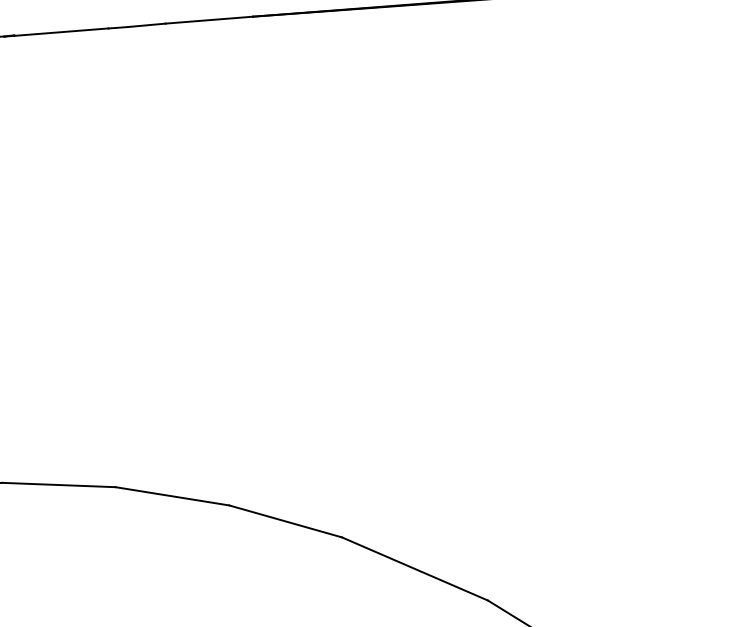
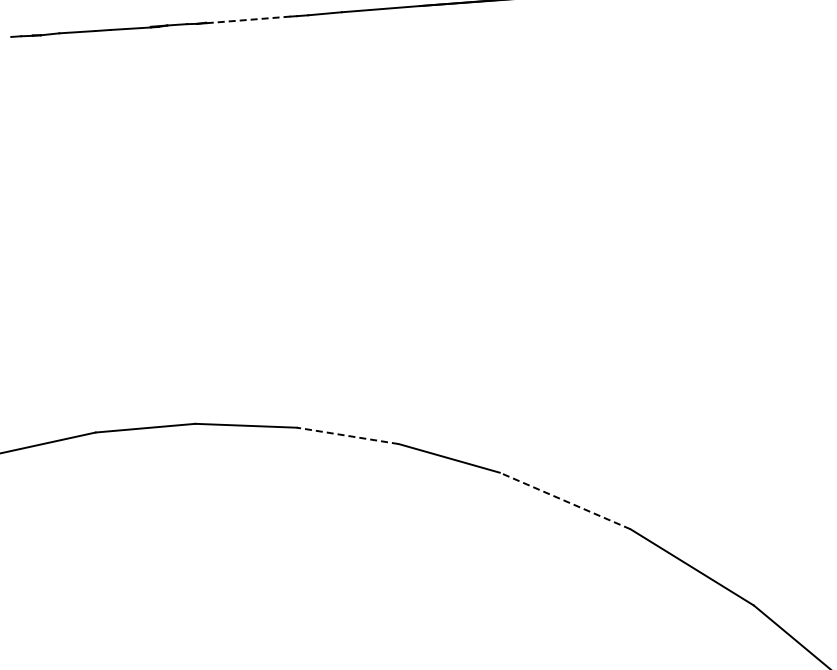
line: (60, 31) -> (247, 19), solid -> dashed
line: (172, 495) -> (347, 435), solid -> dashed
line: (414, 568) -> (564, 500), solid -> dashed

